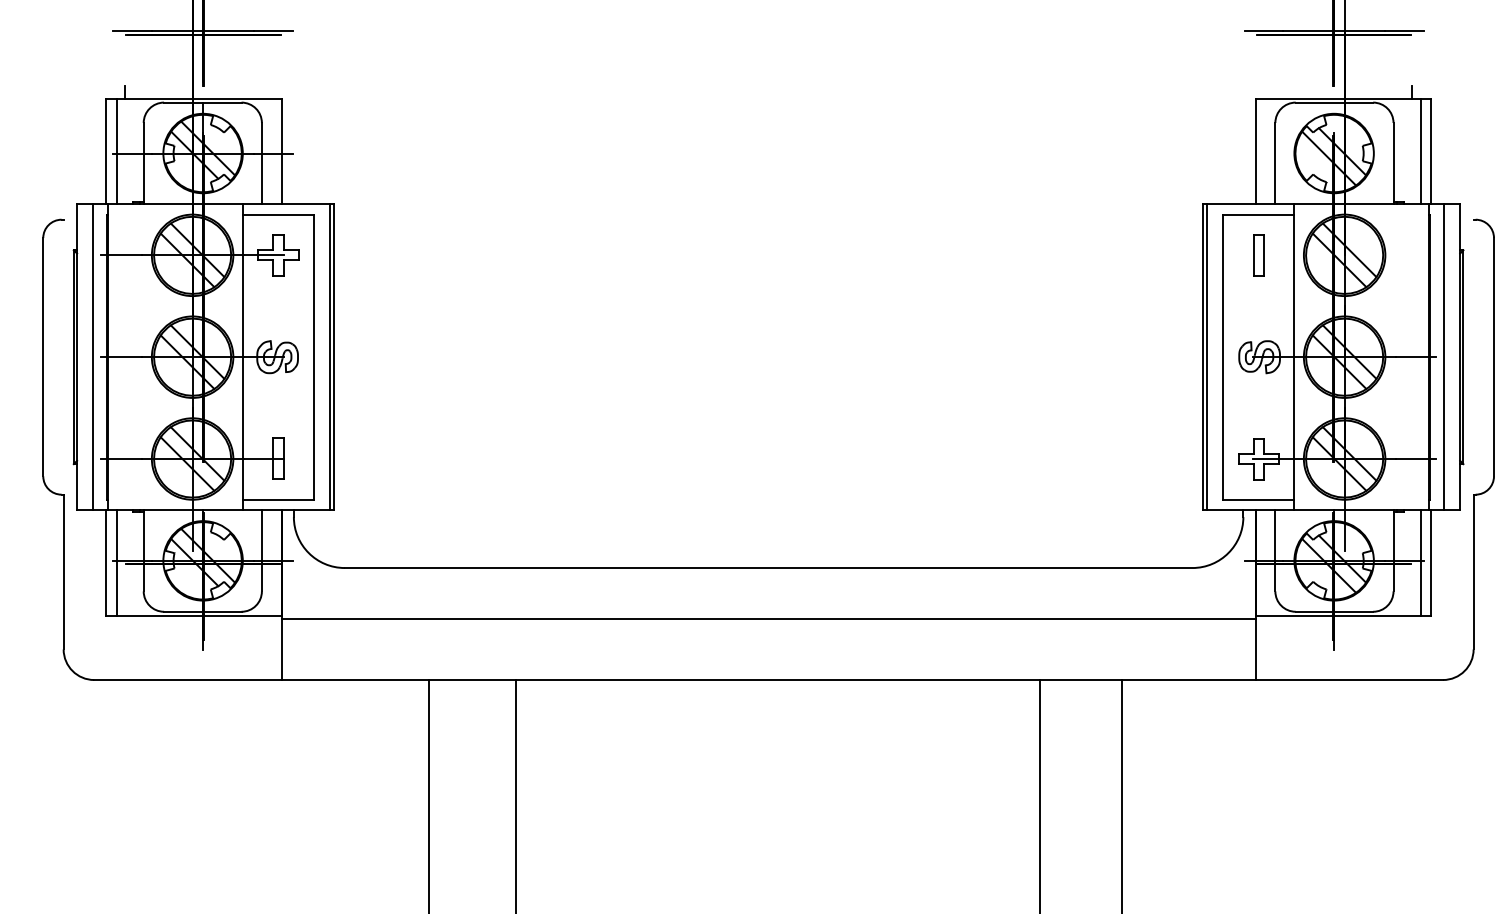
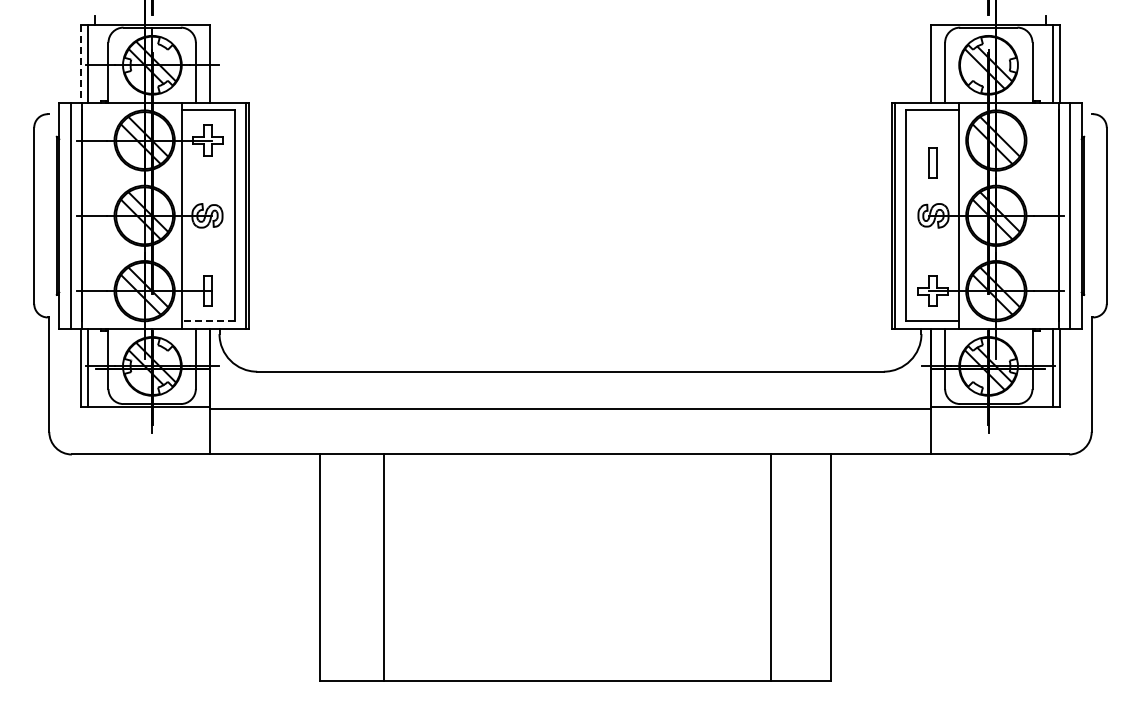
line: (105, 152) -> (80, 64), solid -> dashed
part: (1258, 255) -> (932, 162), moved
line: (277, 500) -> (207, 321), solid -> dashed

